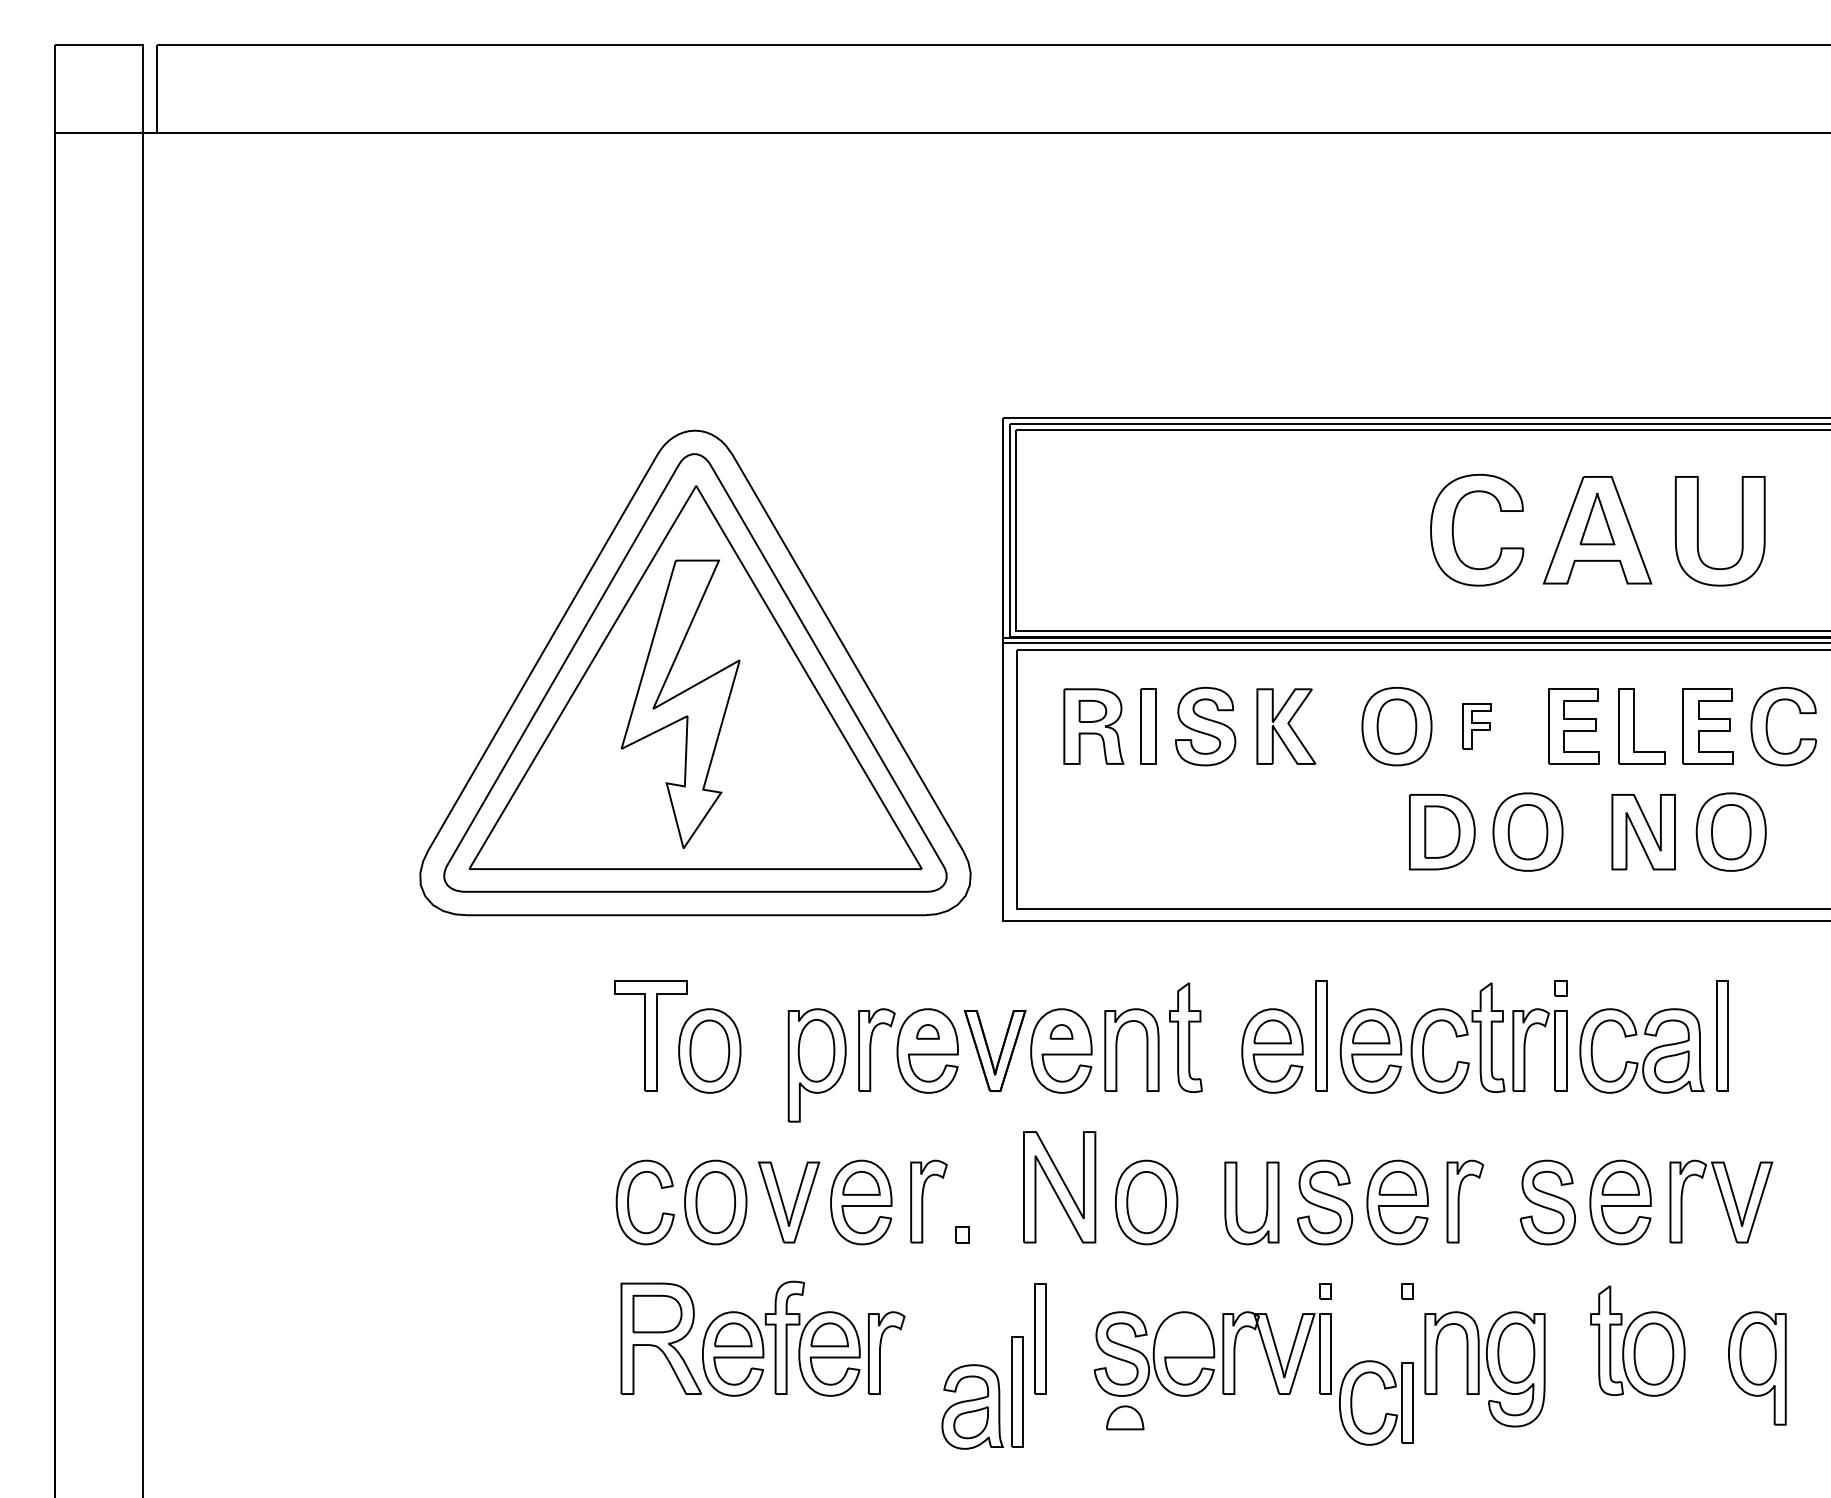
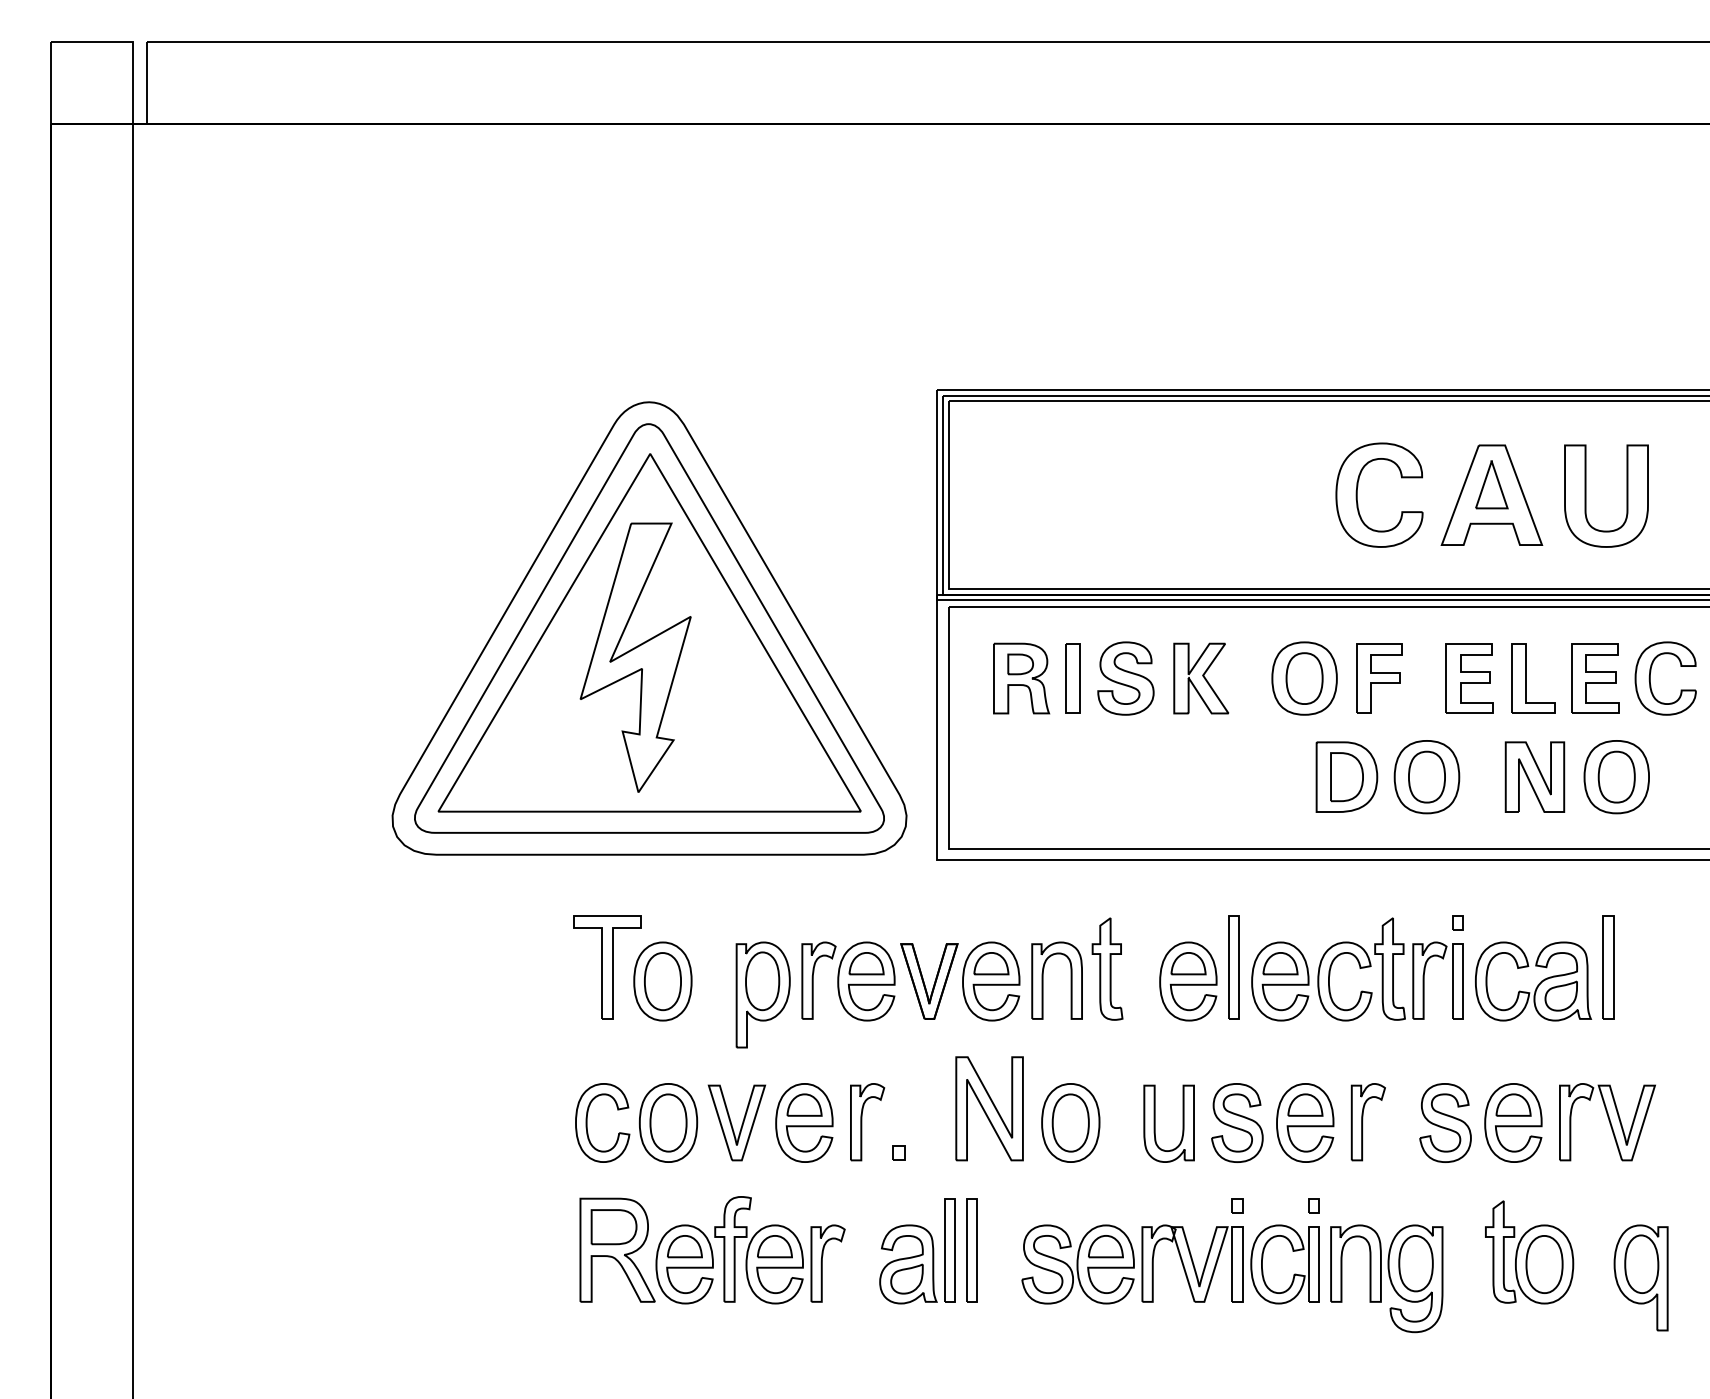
part: (1476, 726) -> (1378, 678), size x1.67
part: (927, 1031) -> (866, 963), size x1.67
part: (1061, 1031) -> (991, 963), size x1.67
part: (982, 1392) -> (917, 1250), moved
part: (1385, 1413) -> (1293, 1274), moved
part: (1125, 1417) -> (1106, 1246), moved

